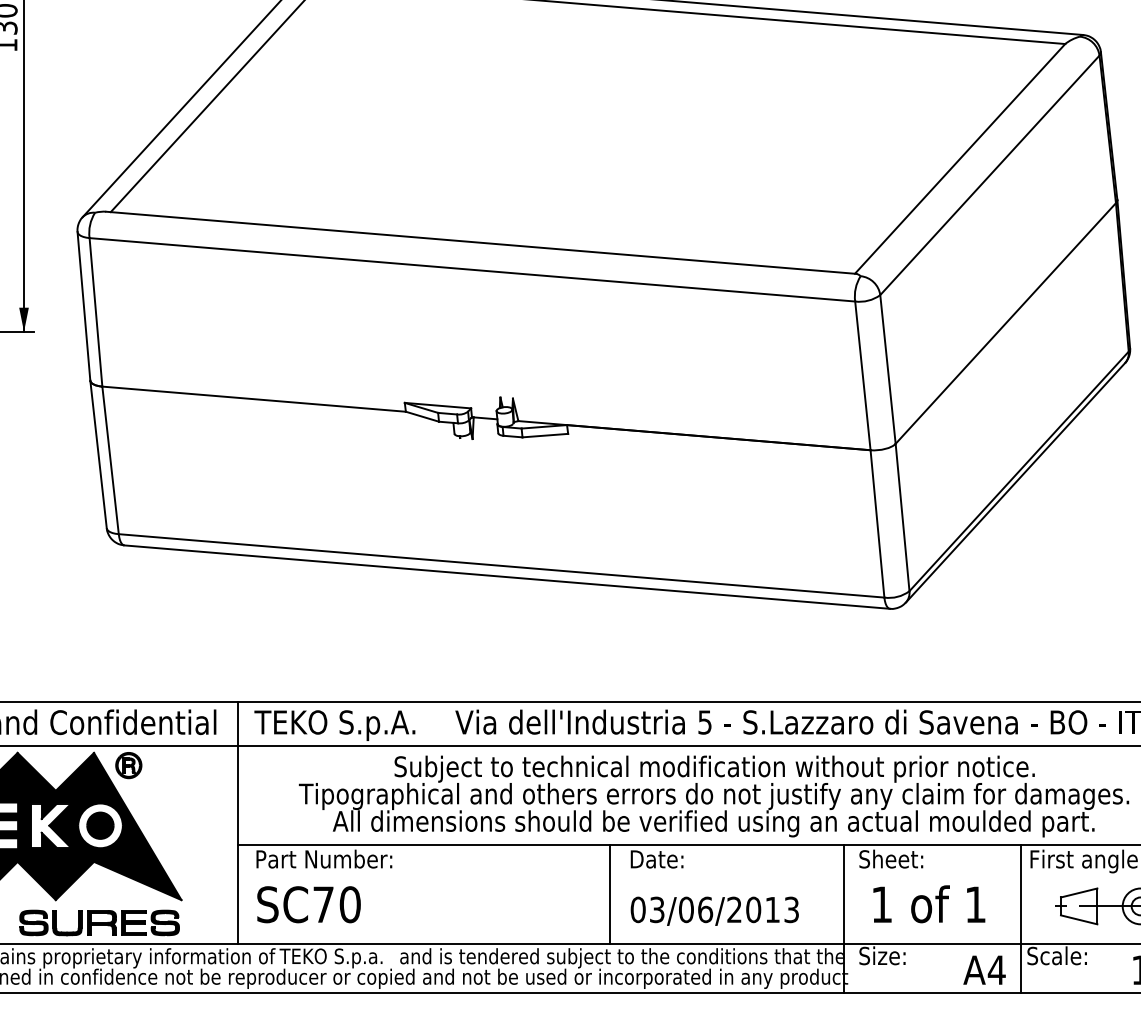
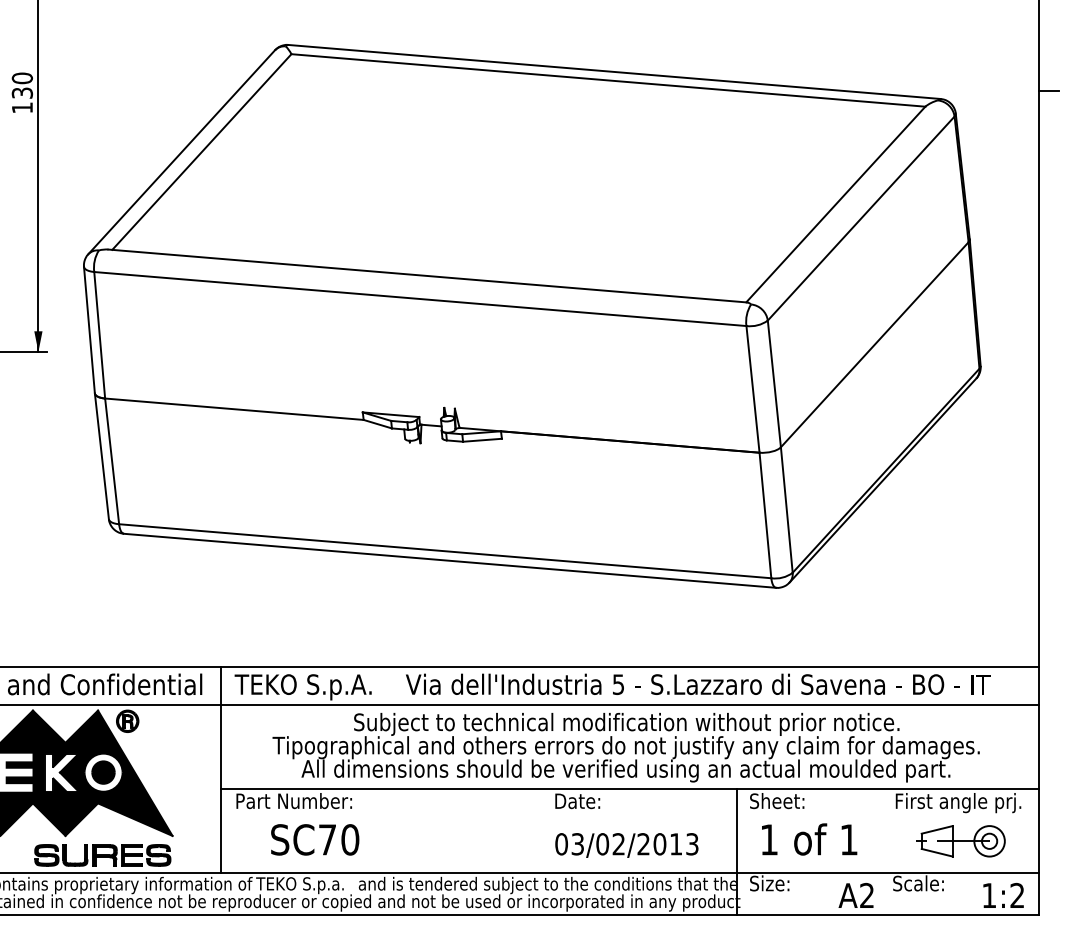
line: (609, 894) -> (537, 831), removed
text: (309, 904) -> (315, 839), moved
text: (704, 910) -> (618, 844), 03/06/2013 -> 03/02/2013
line: (1020, 918) -> (887, 851), removed
text: (996, 968) -> (866, 894), A4 -> A2

